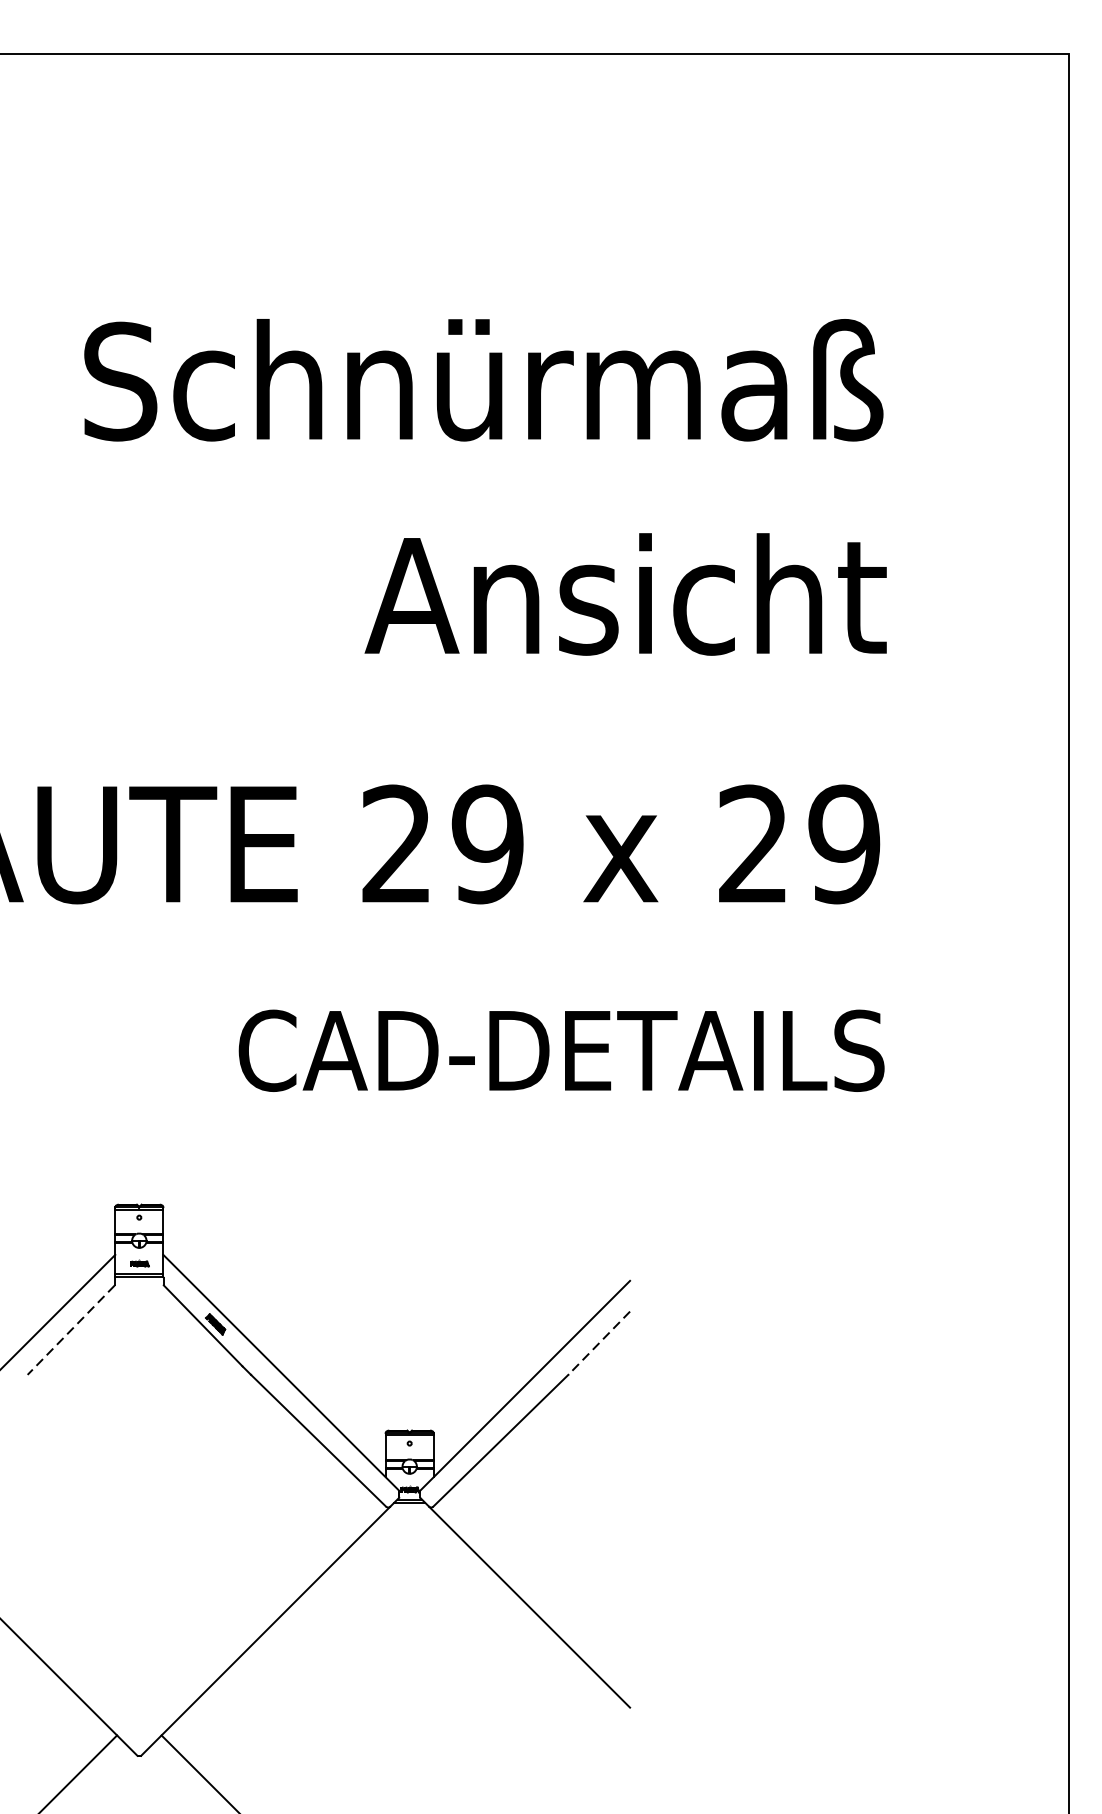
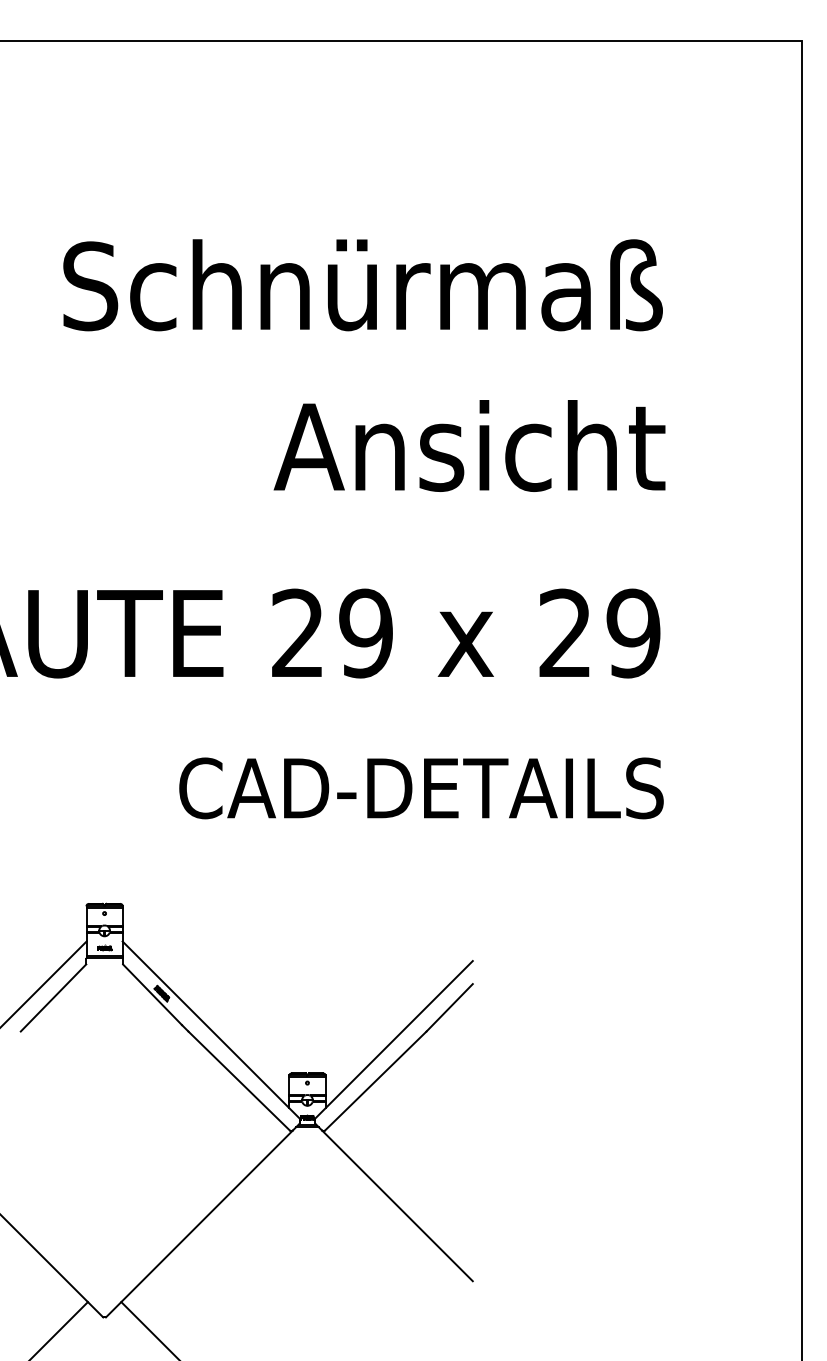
line: (71, 1330) -> (53, 998), dashed -> solid
line: (598, 1344) -> (449, 1008), dashed -> solid

